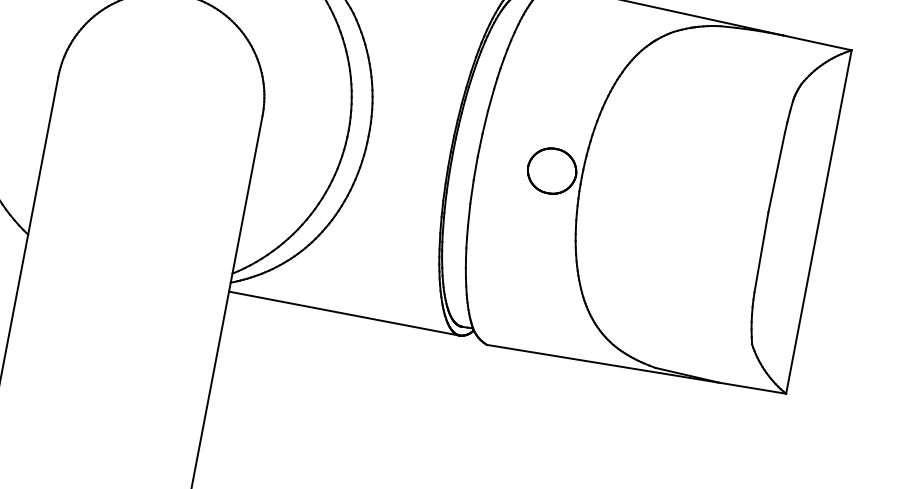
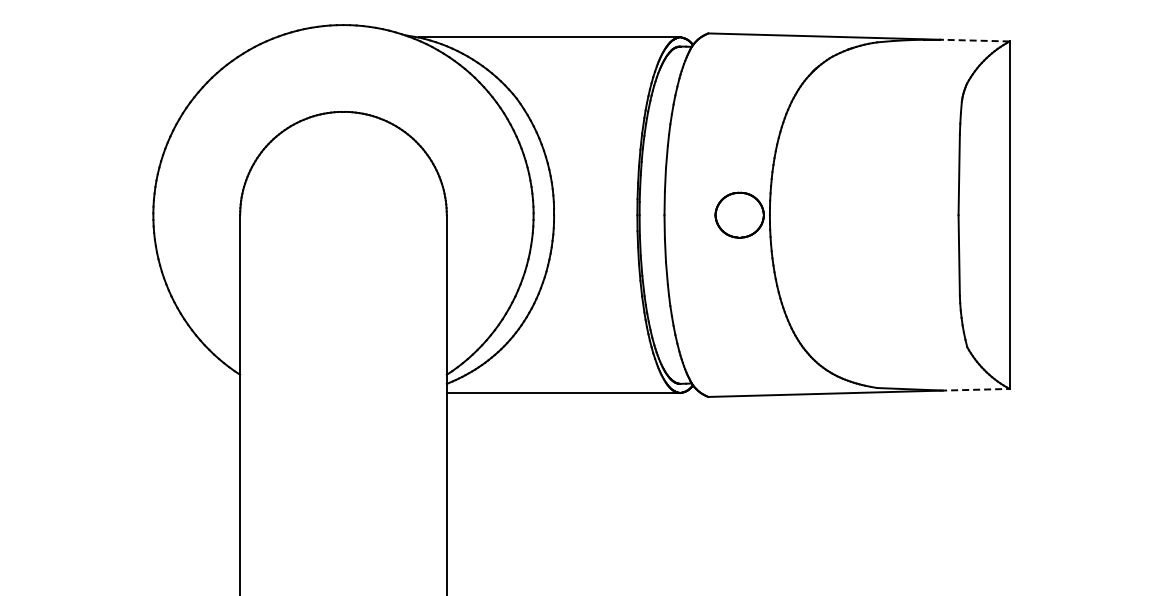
line: (818, 42) -> (975, 40), solid -> dashed
line: (751, 387) -> (974, 389), solid -> dashed

